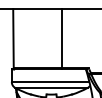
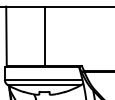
line: (61, 38) -> (44, 36), moved

